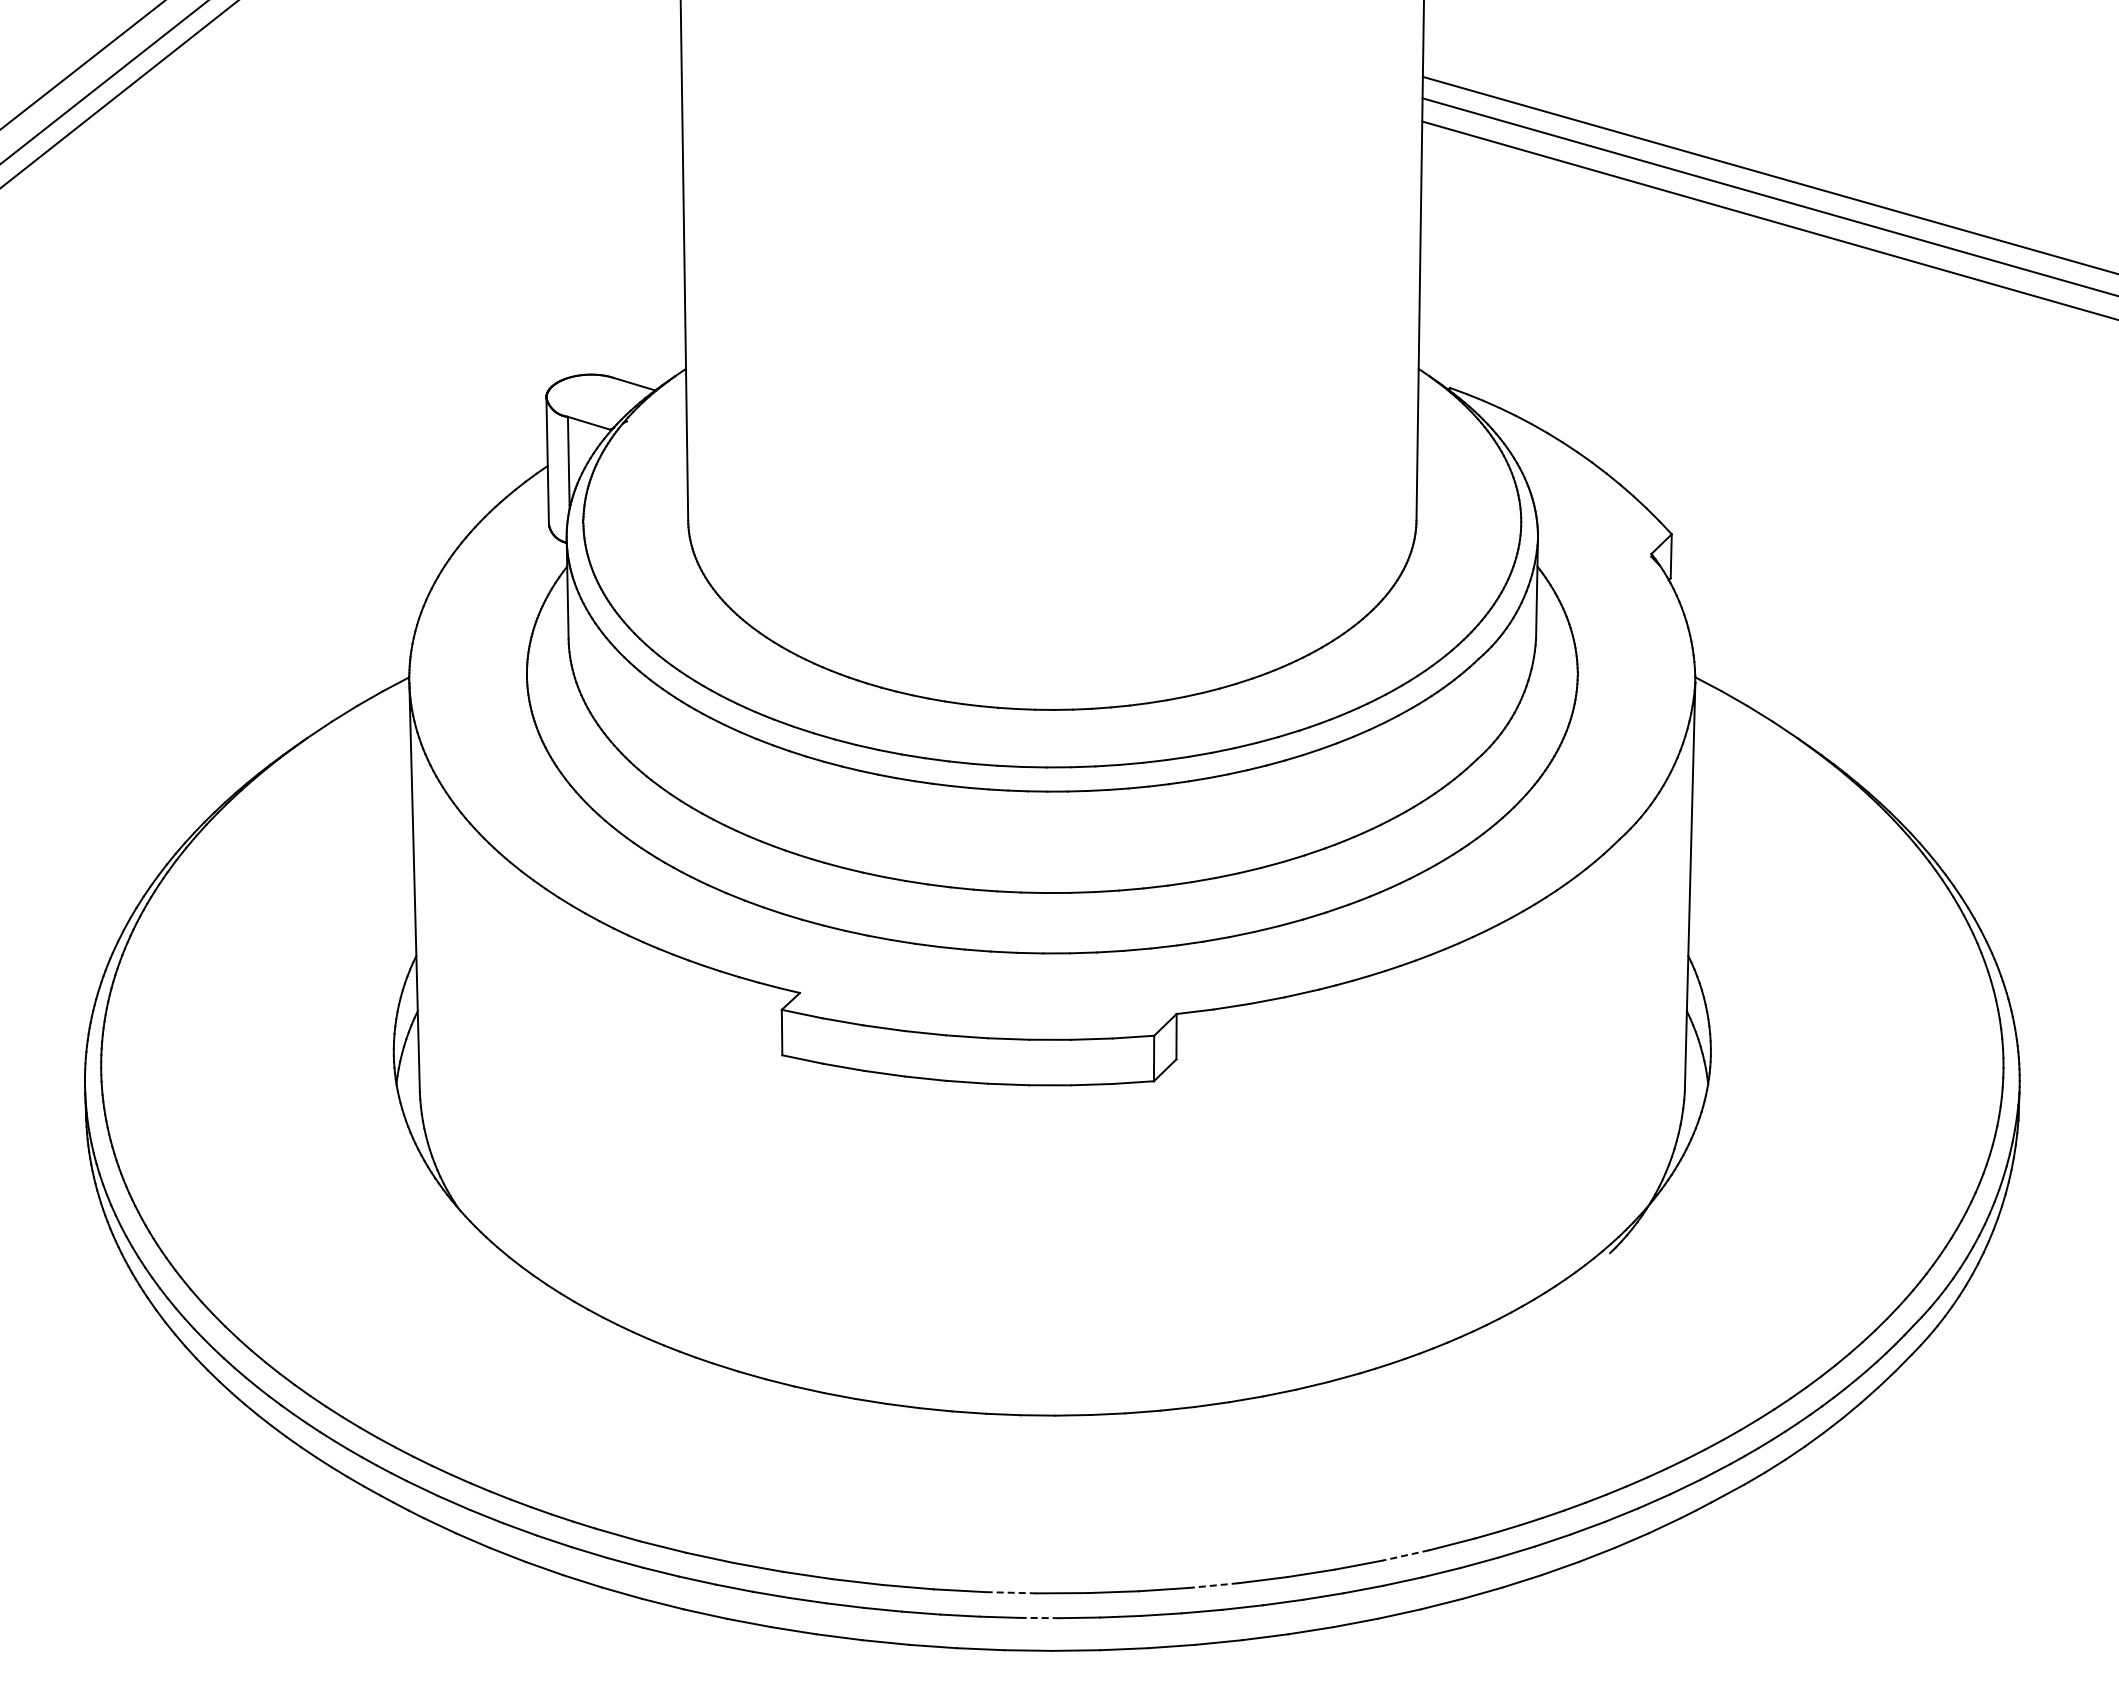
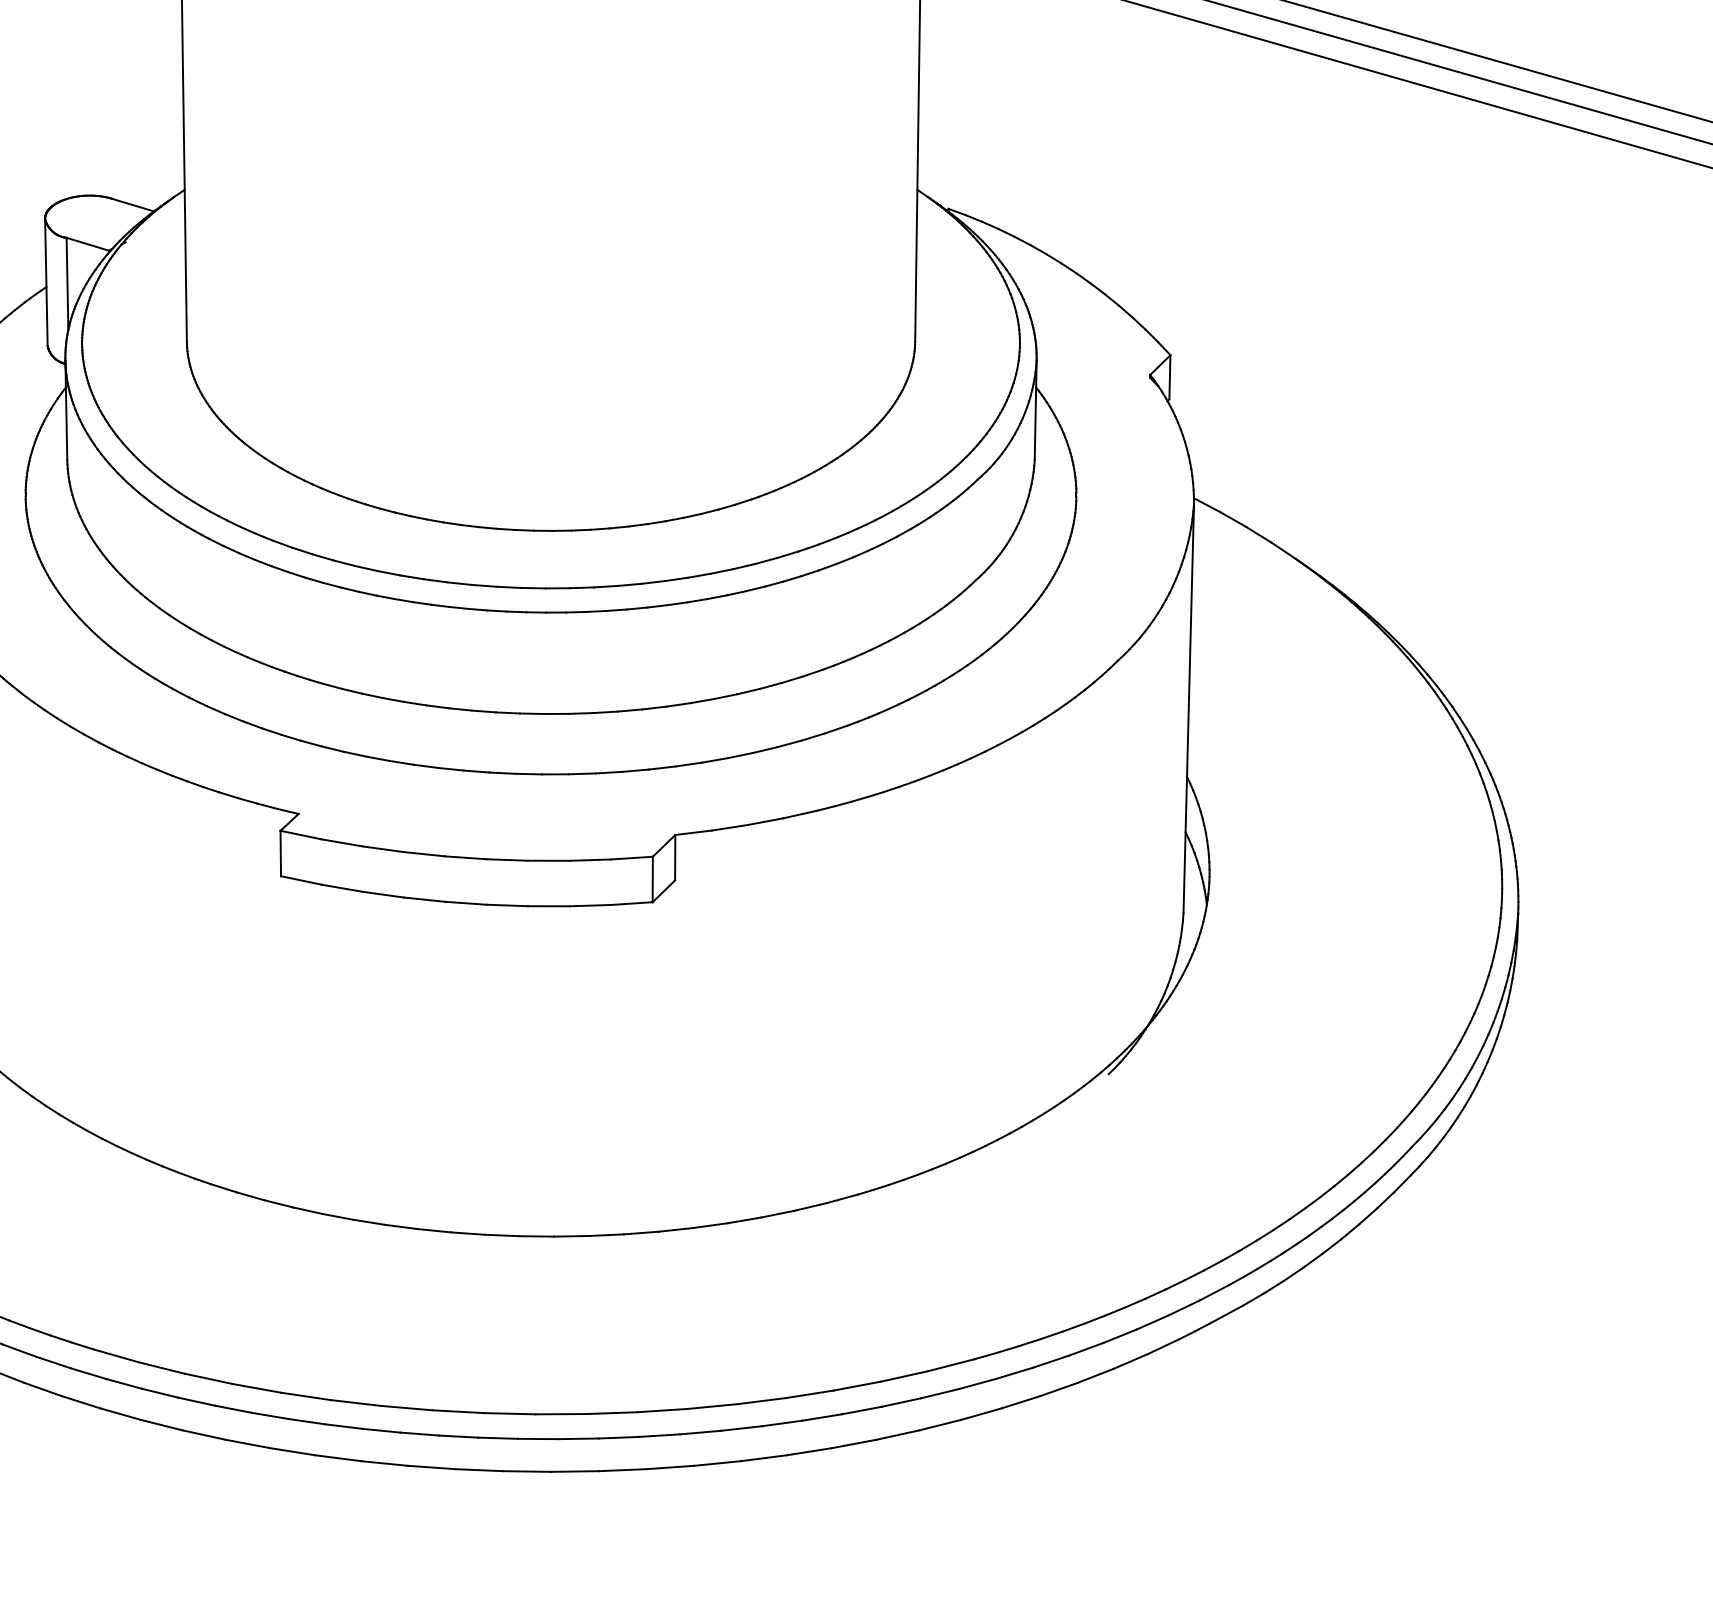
line: (1405, 1555) -> (904, 1376), dashed -> solid
line: (1213, 1585) -> (712, 1406), dashed -> solid
line: (1011, 1592) -> (510, 1413), dashed -> solid
line: (1039, 1618) -> (538, 1439), dashed -> solid

